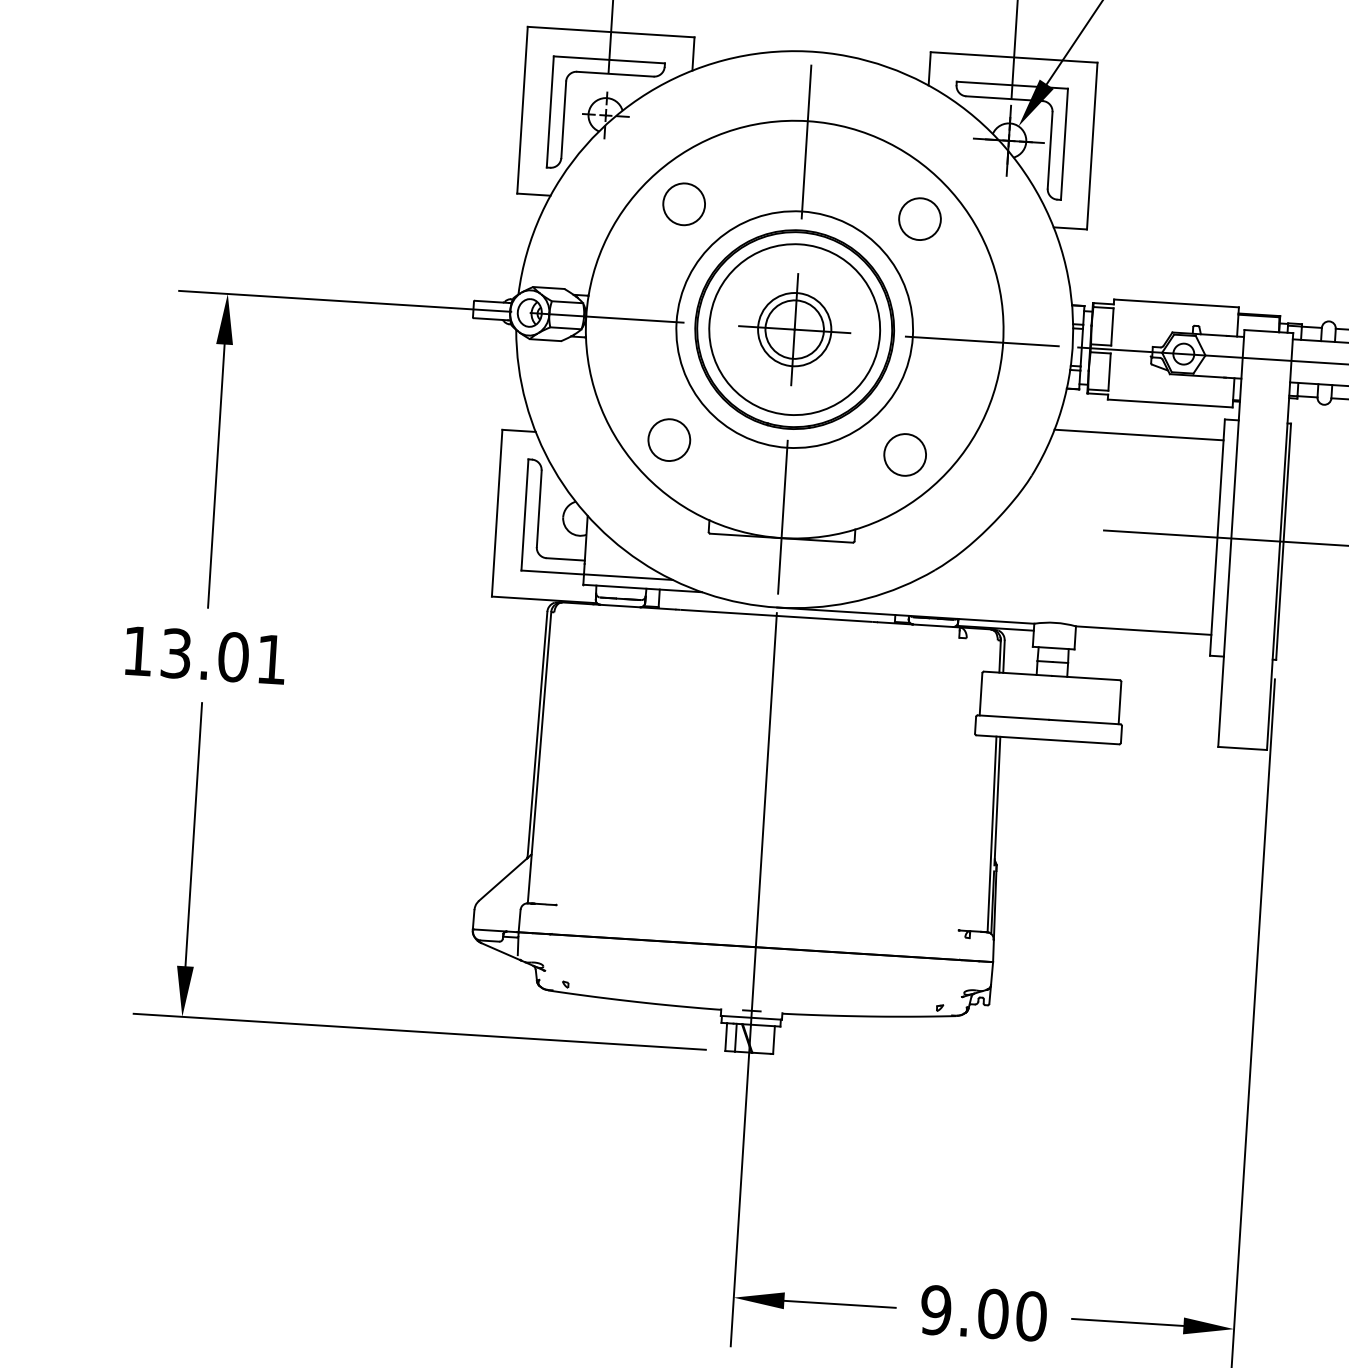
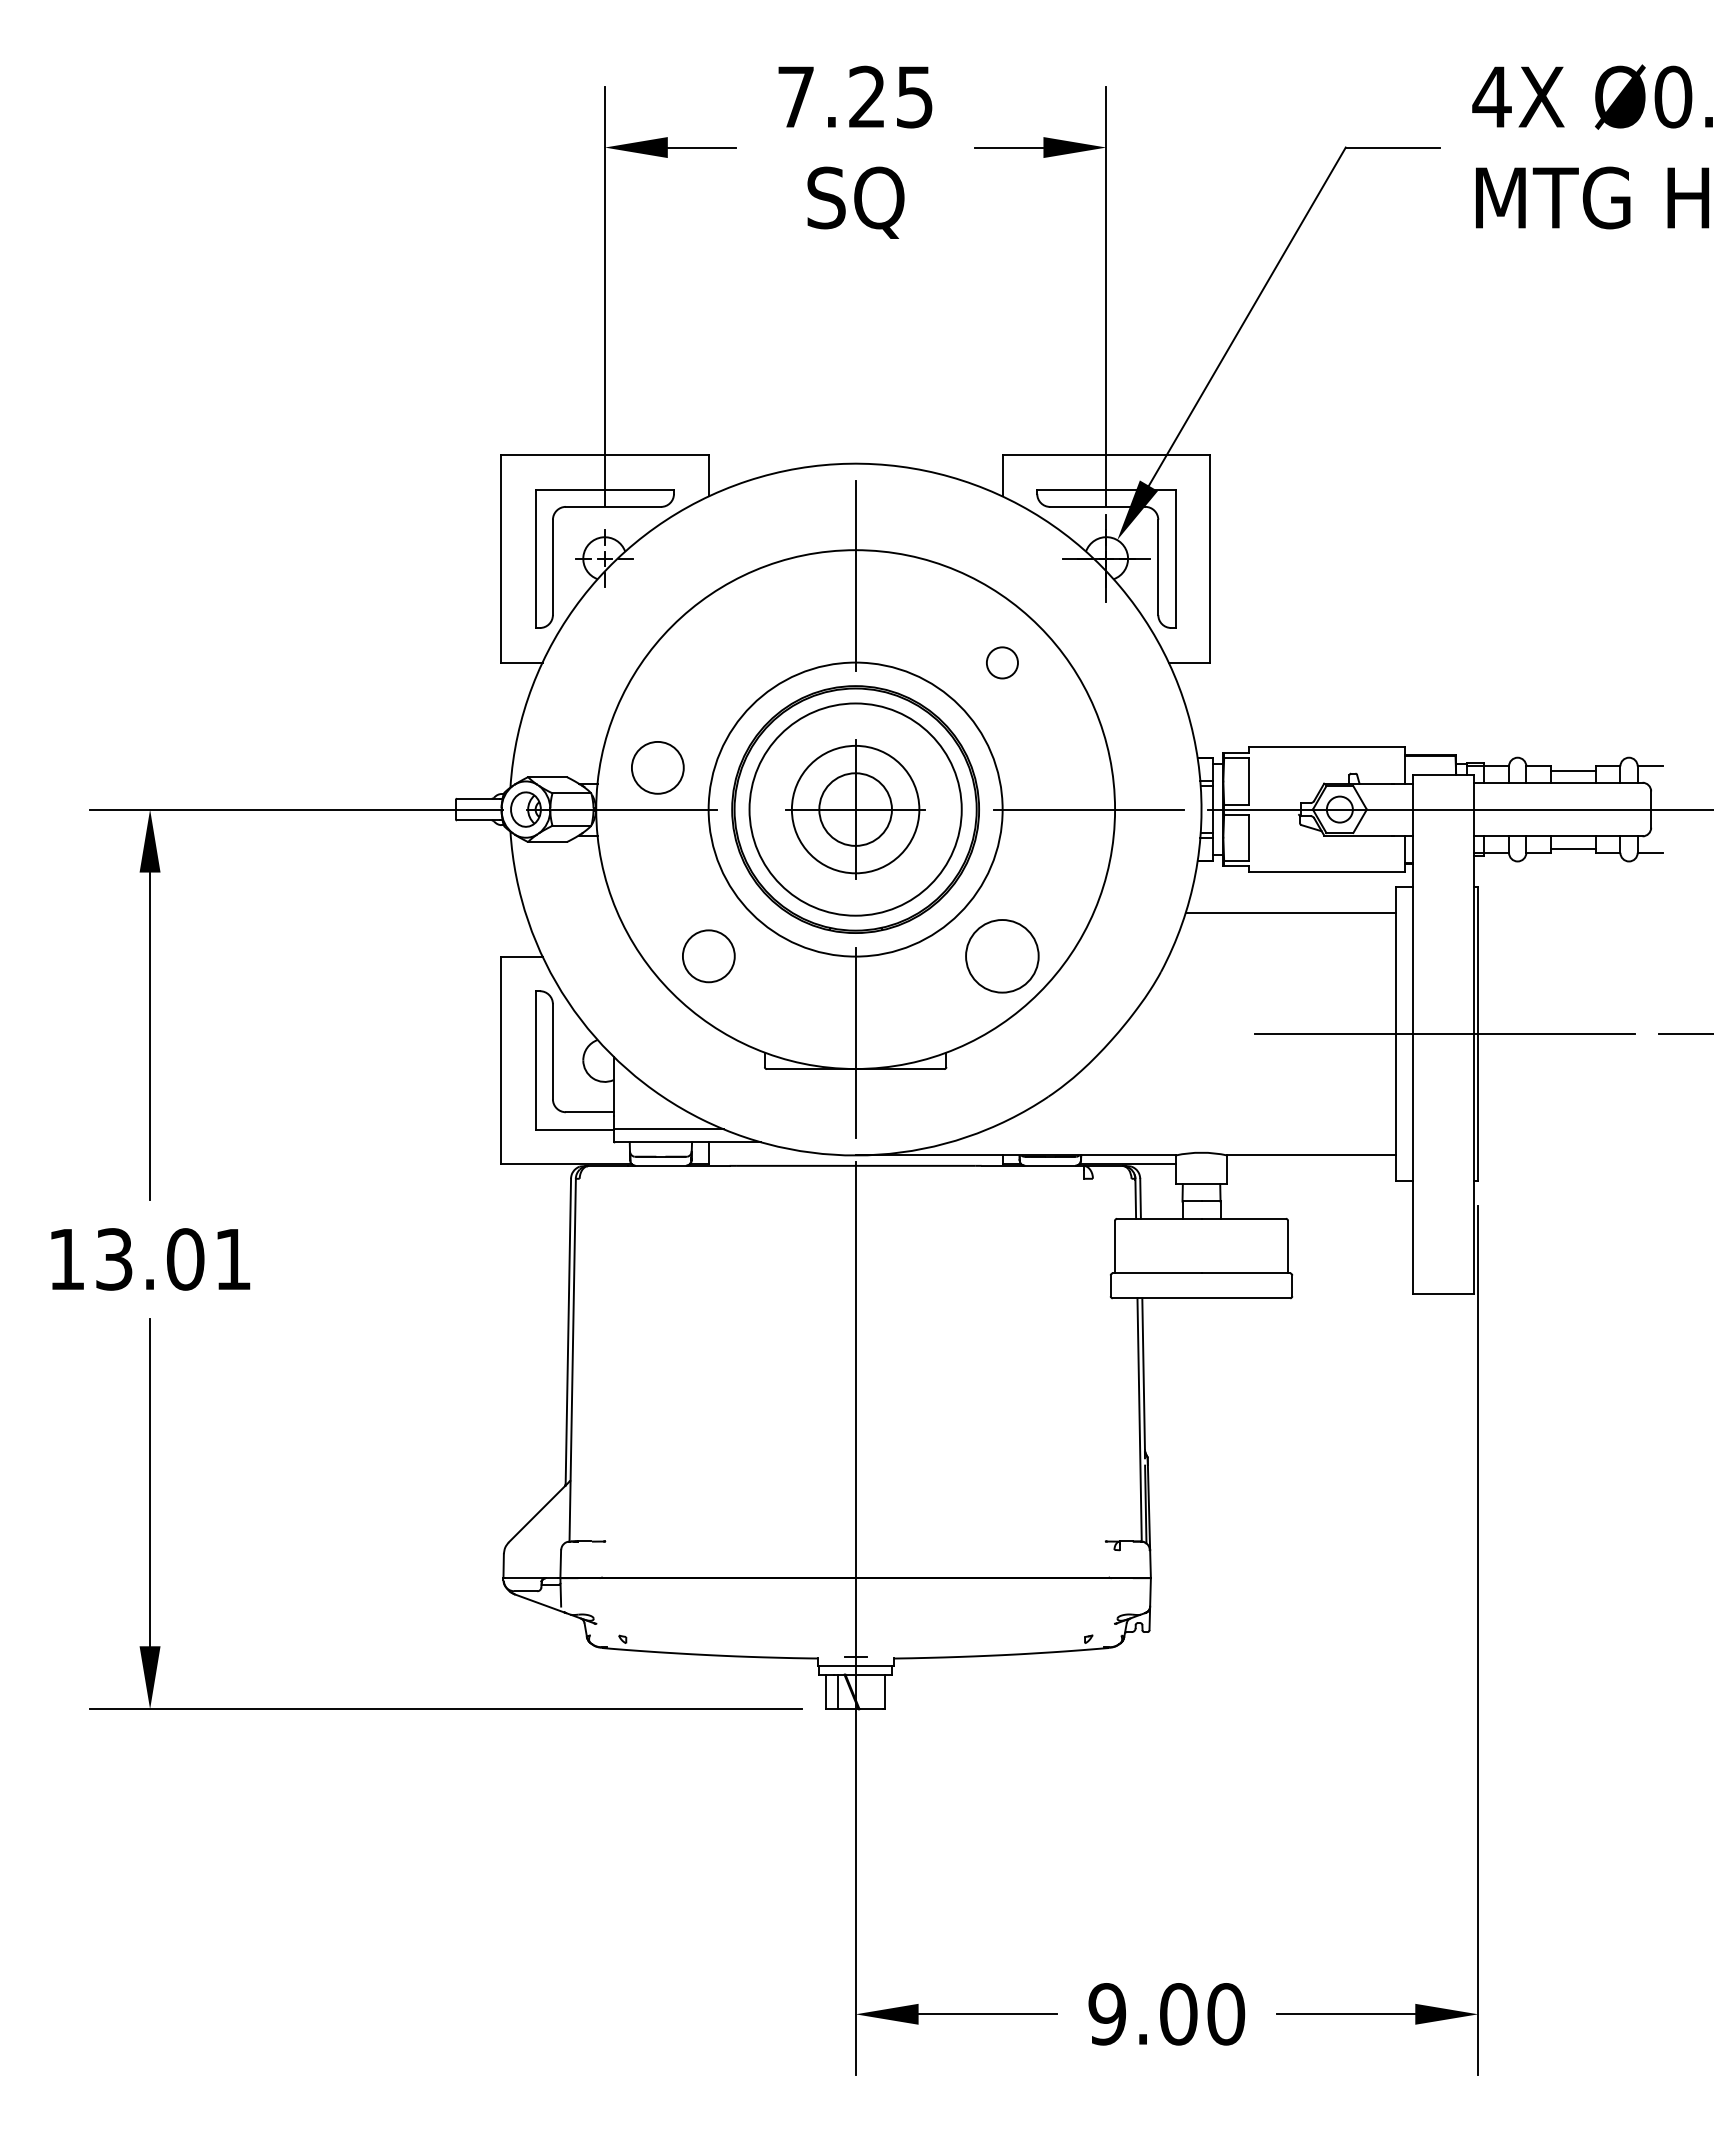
circle: (683, 204) -> (657, 767), moved
circle: (920, 218) -> (1002, 662), size x0.6
circle: (794, 329) -> (855, 809), size x1.4
circle: (905, 455) -> (1002, 956), size x1.4

